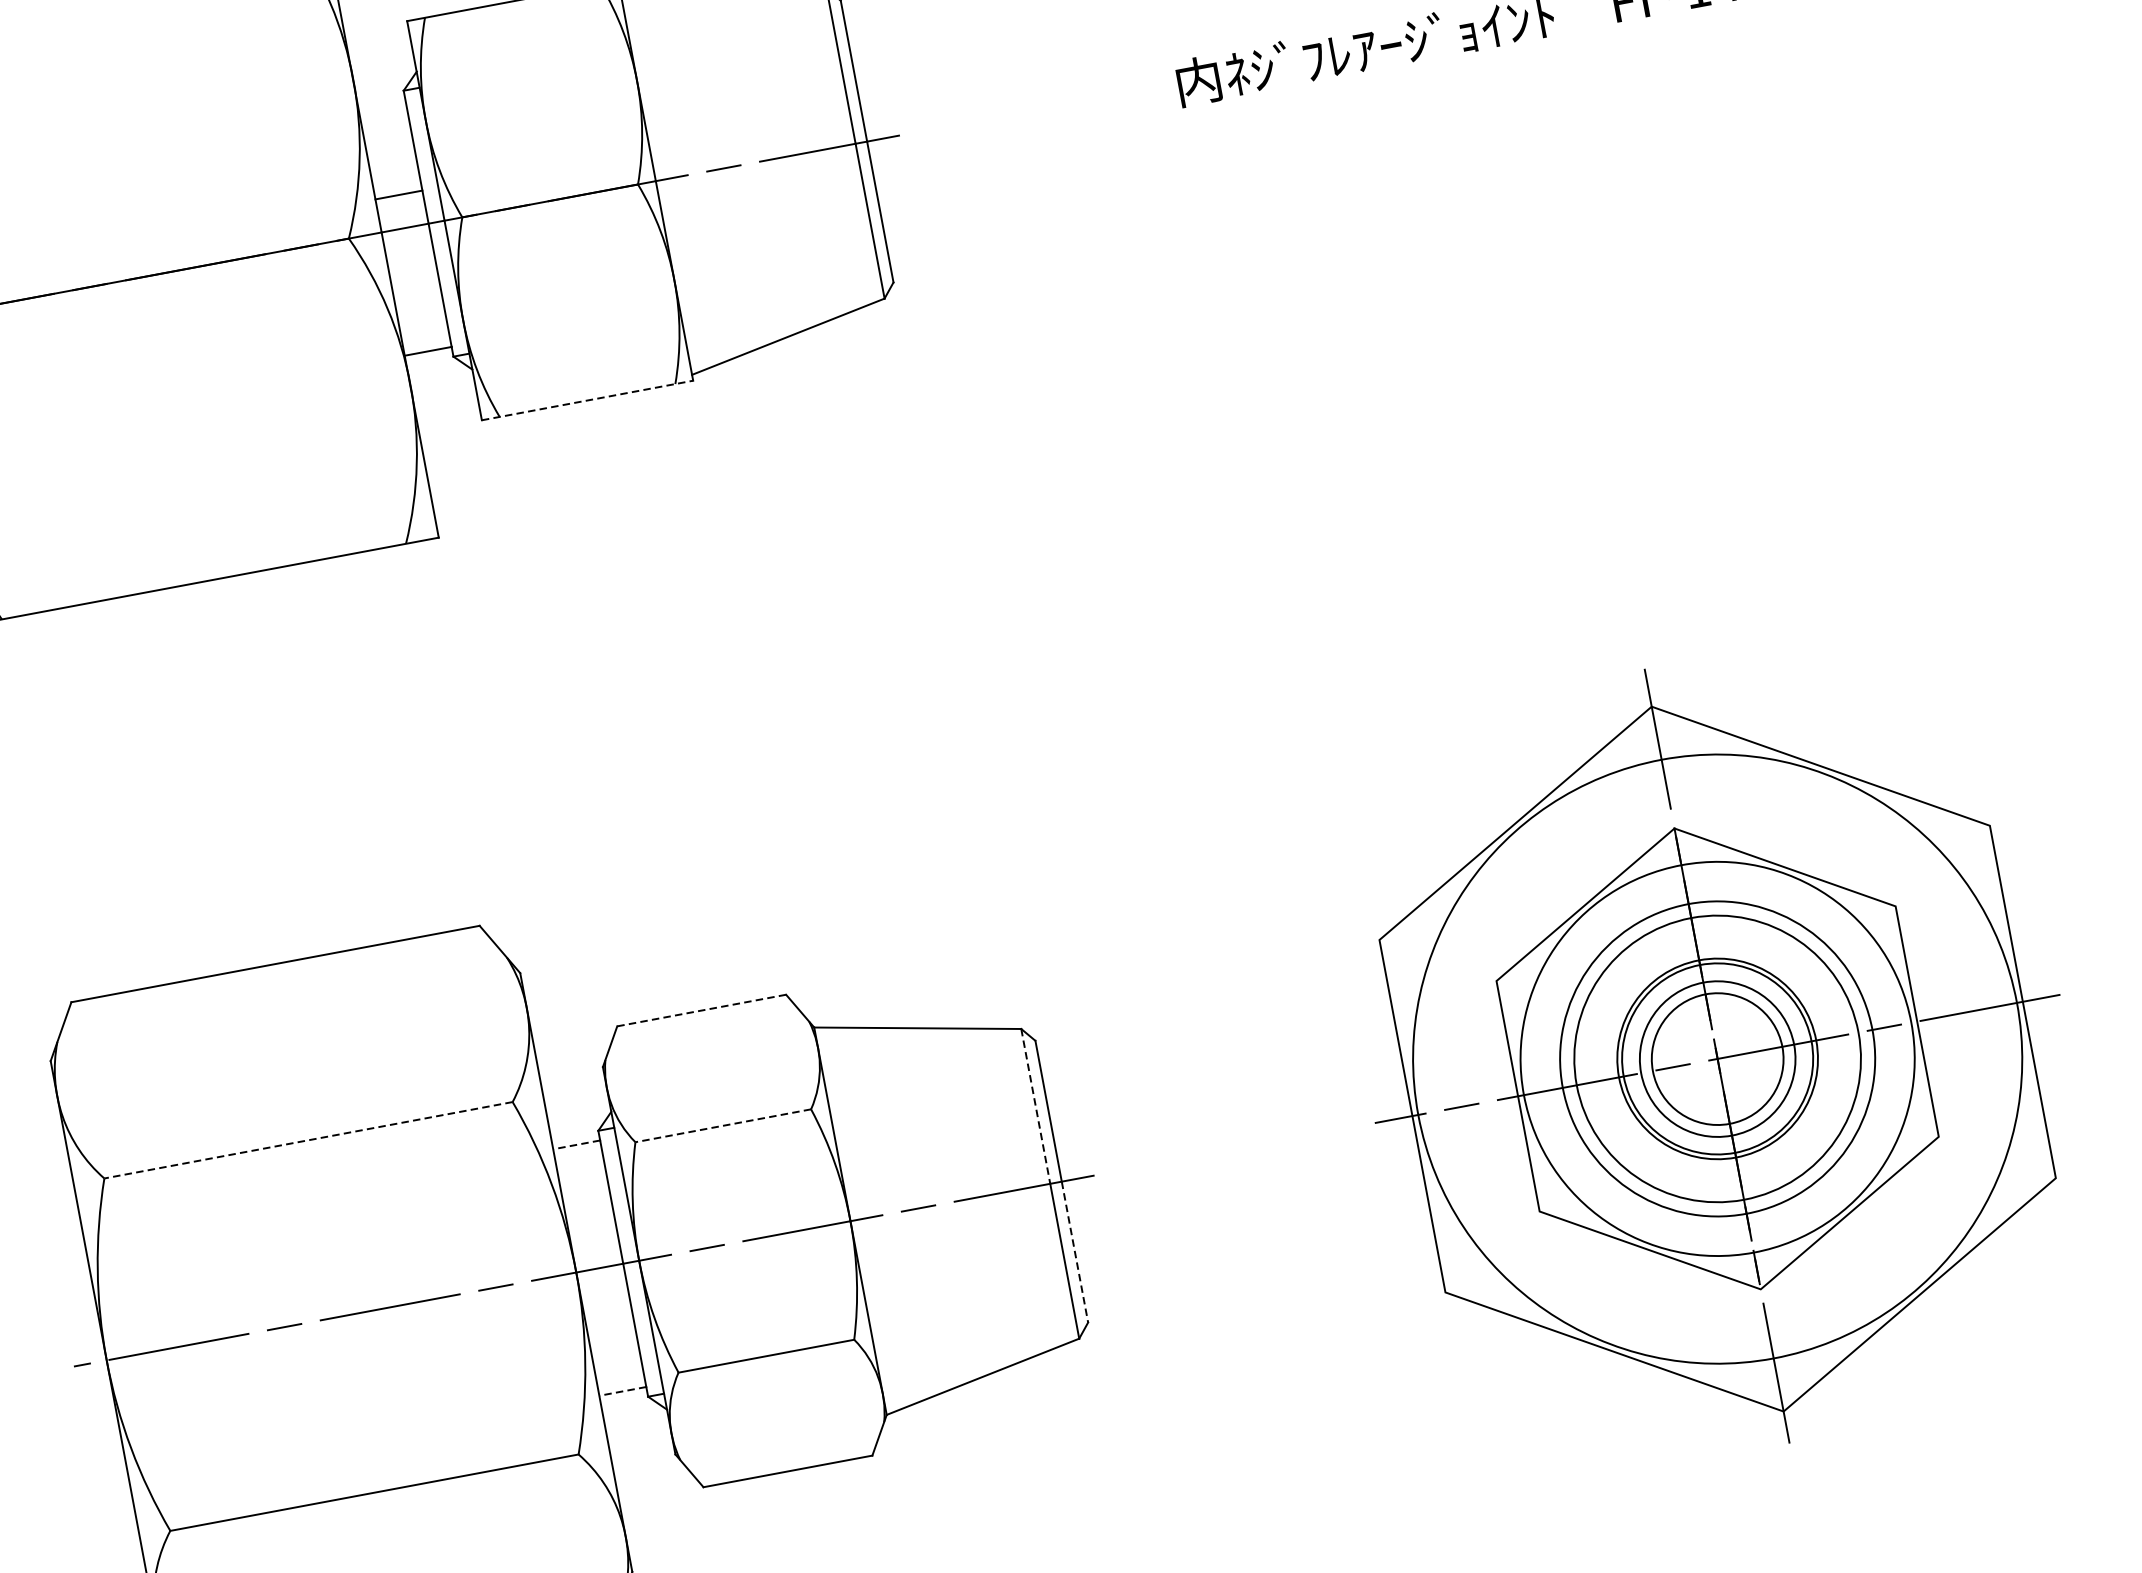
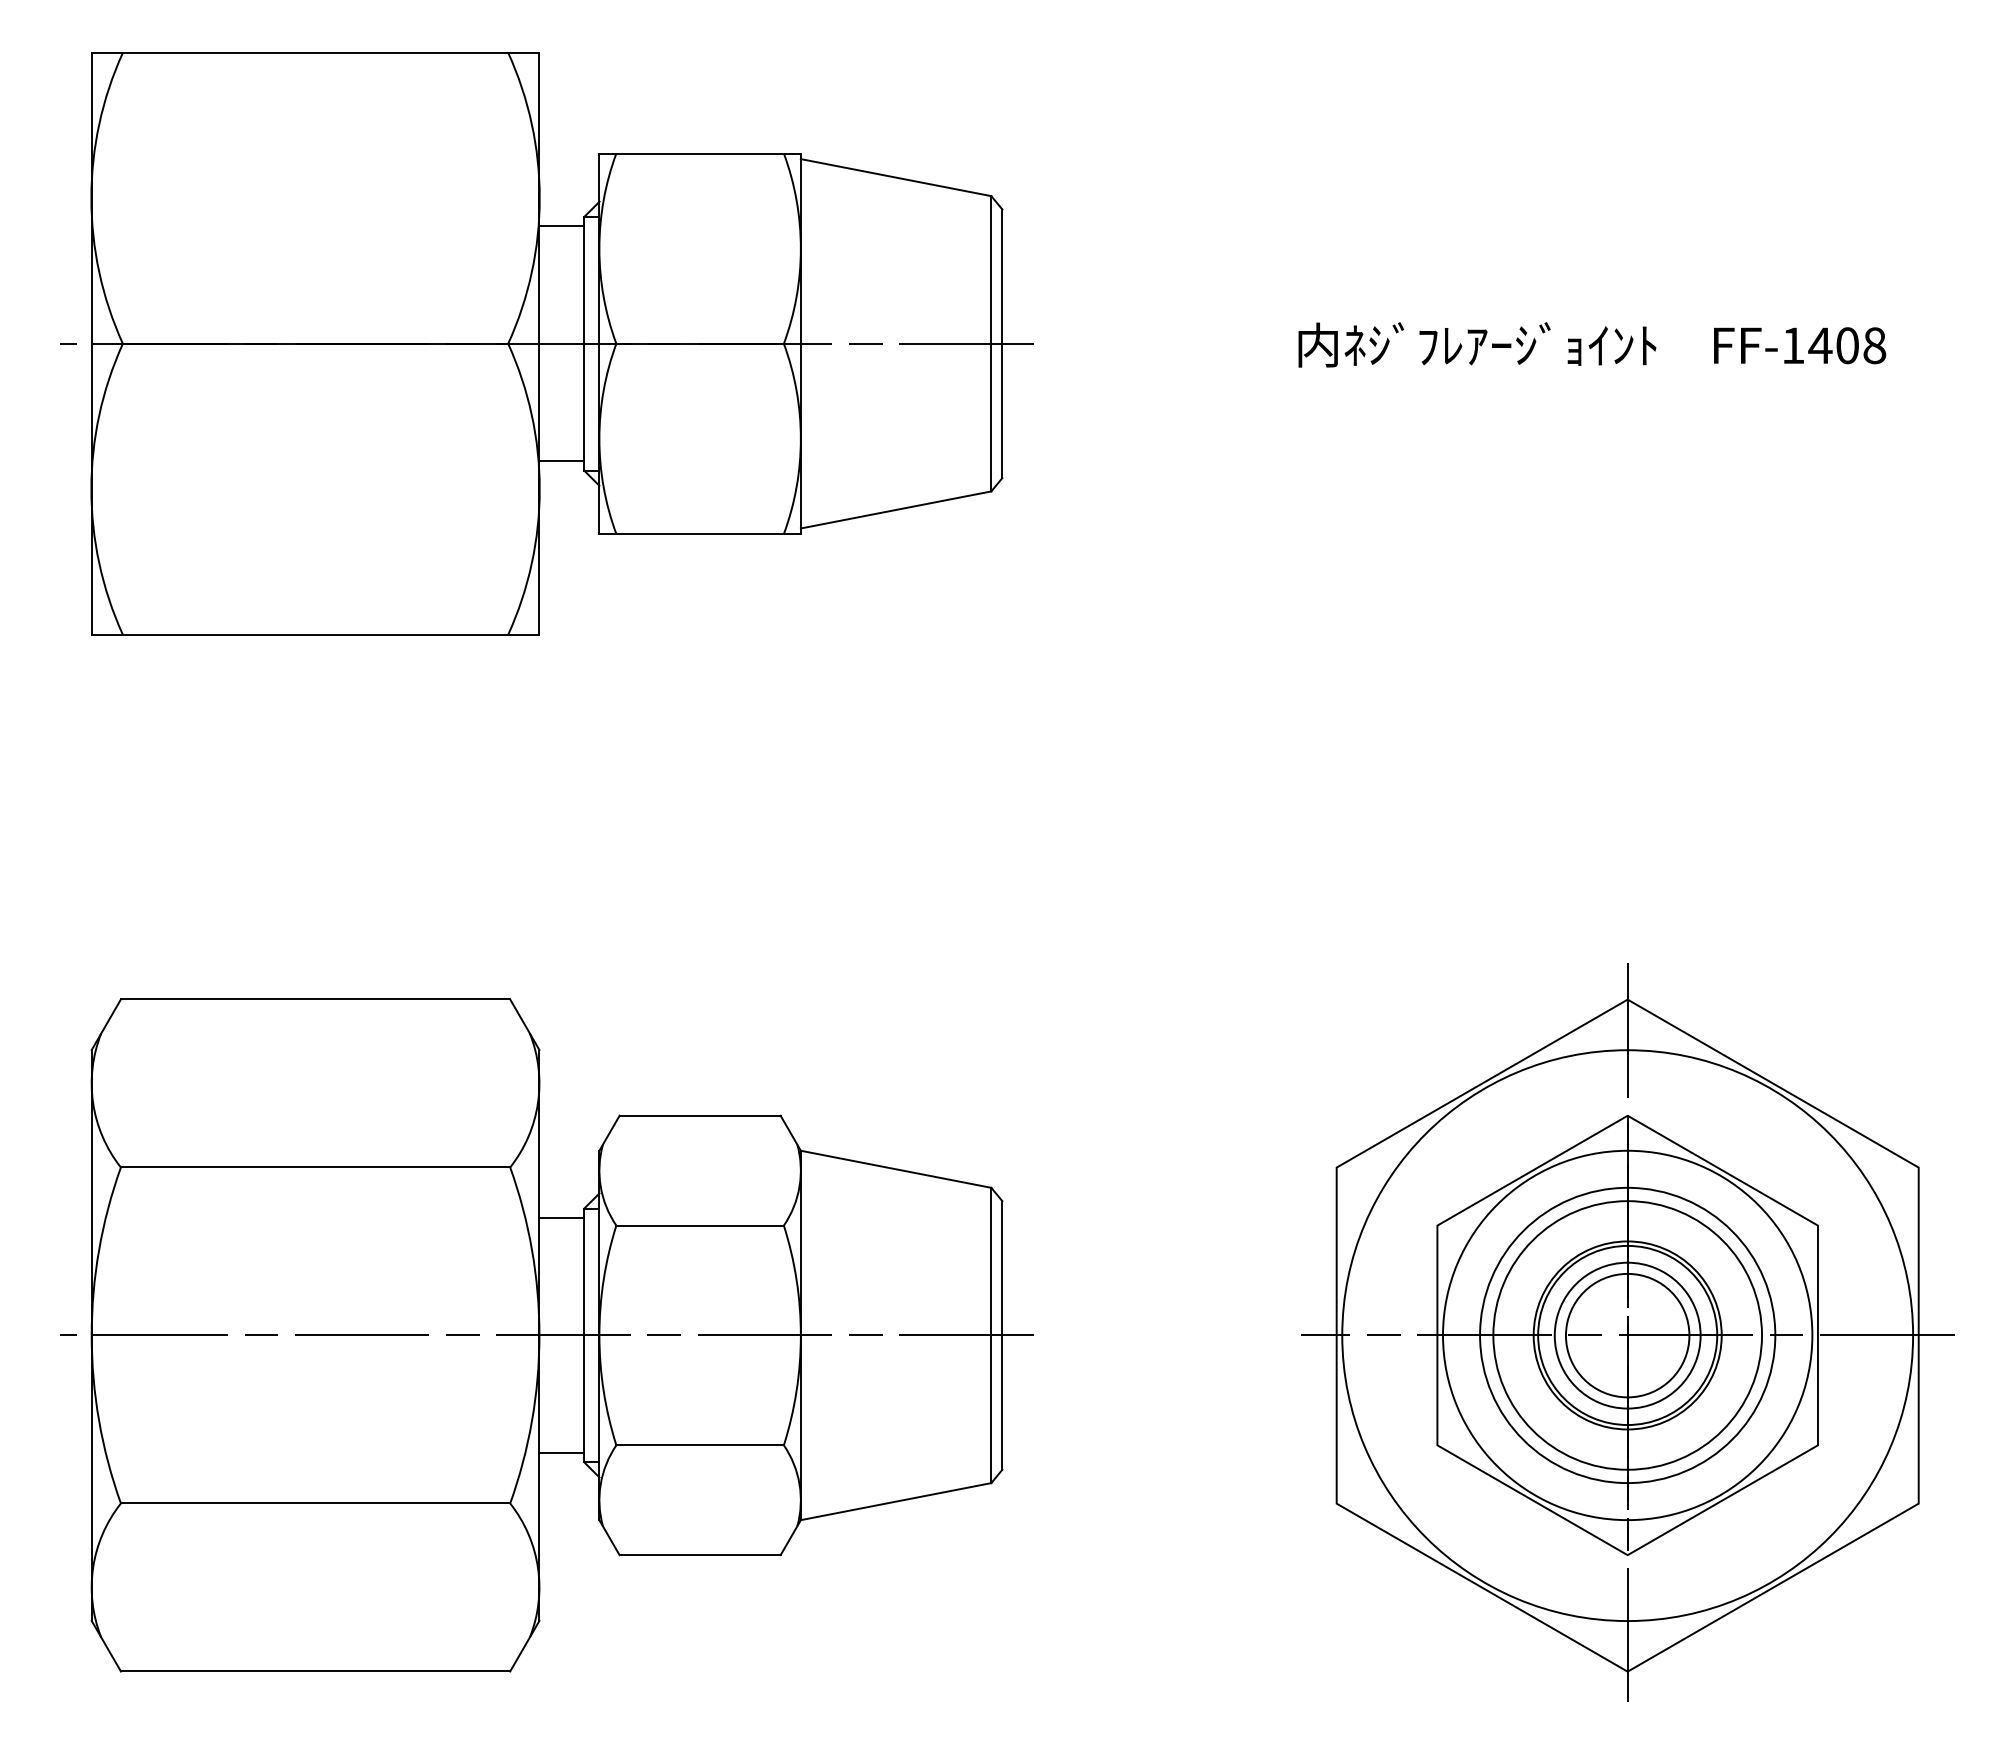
line: (398, 195) -> (561, 226), moved
line: (588, 400) -> (700, 534), dashed -> solid
line: (702, 1010) -> (700, 1115), dashed -> solid
line: (1035, 1106) -> (991, 1261), dashed -> solid
line: (723, 1125) -> (700, 1225), dashed -> solid
line: (308, 1140) -> (315, 1167), dashed -> solid
line: (576, 1144) -> (561, 1217), dashed -> solid
line: (1075, 1253) -> (1002, 1403), dashed -> solid
line: (622, 1390) -> (561, 1452), dashed -> solid

